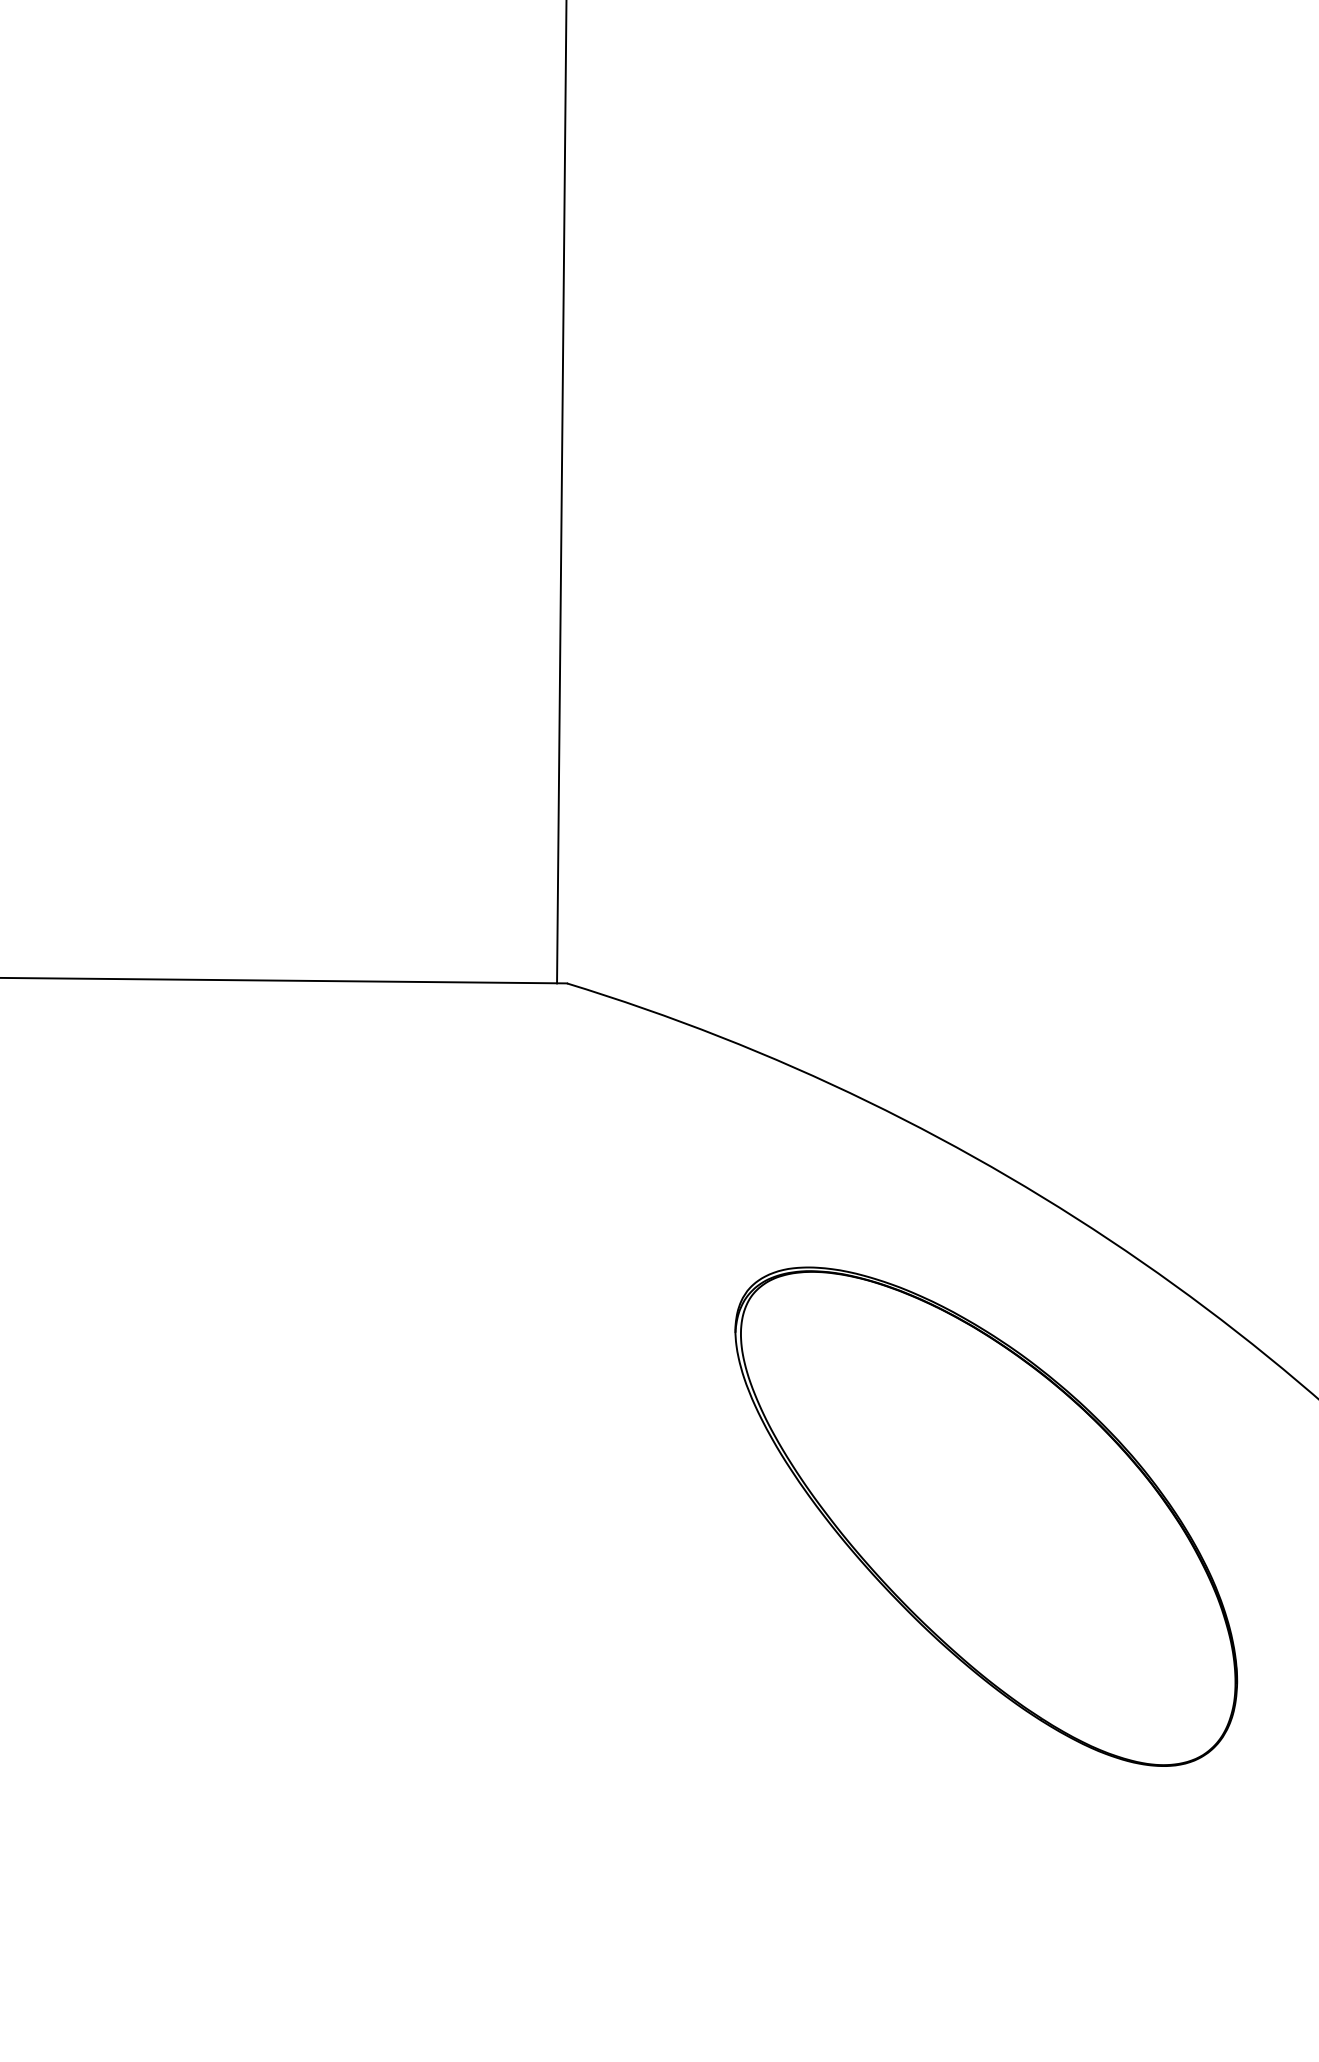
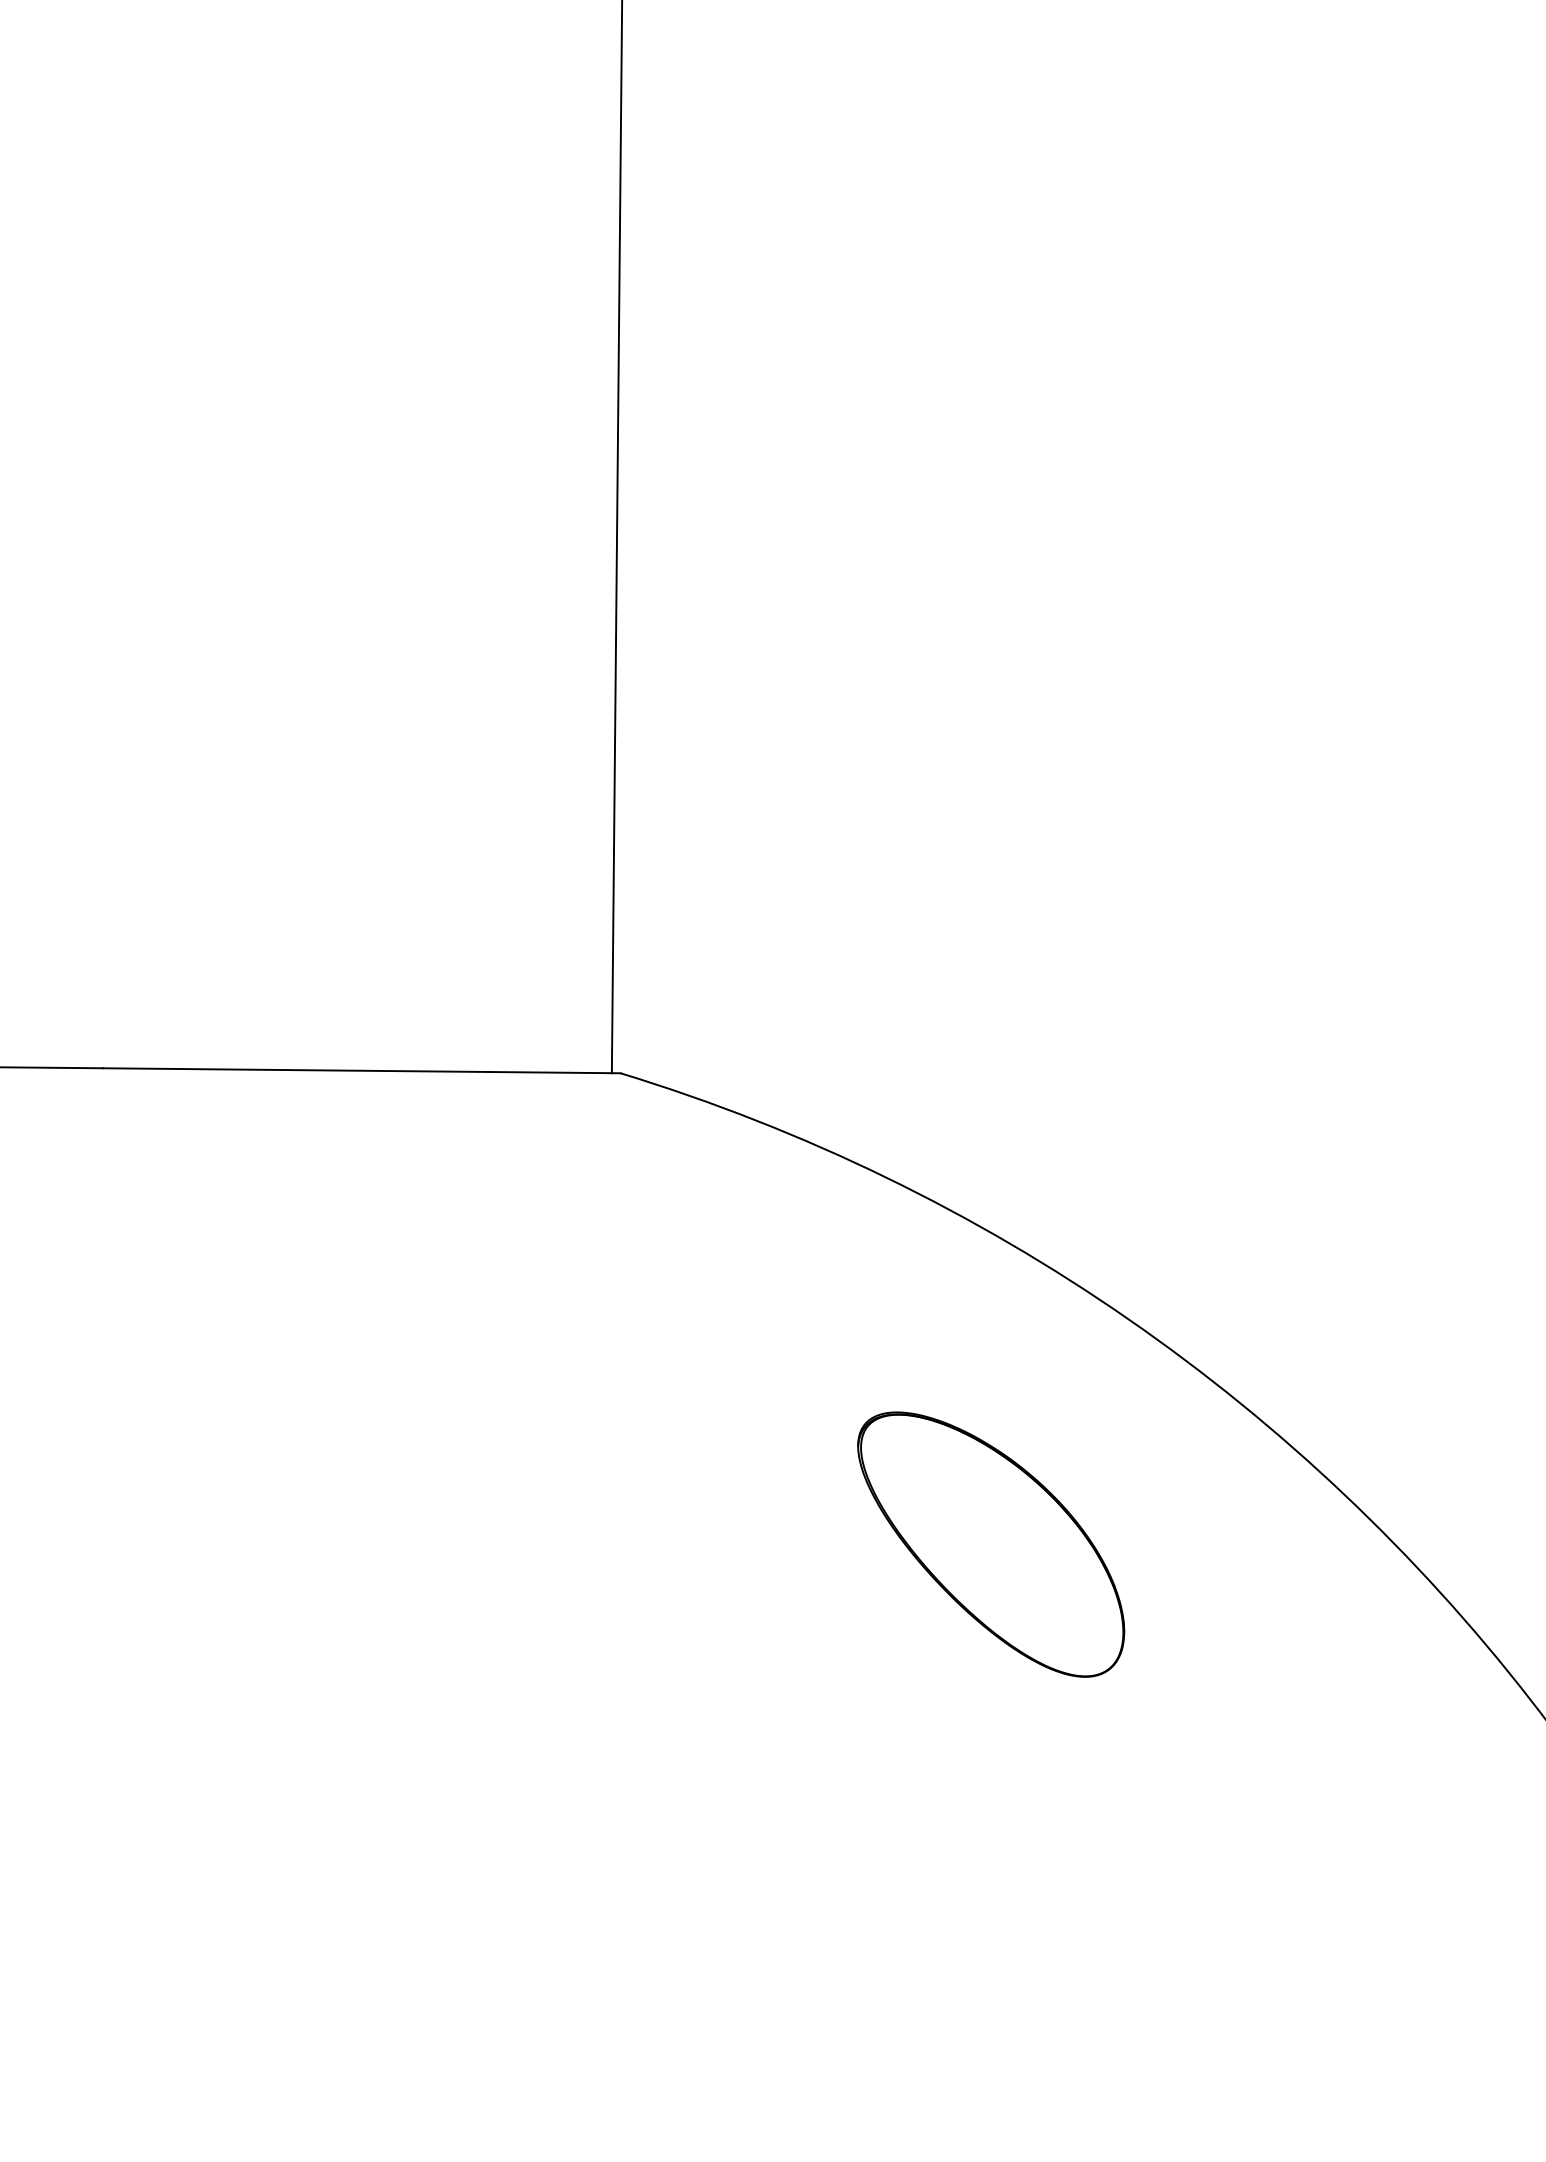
part: (985, 1516) -> (990, 1544), size x0.6

